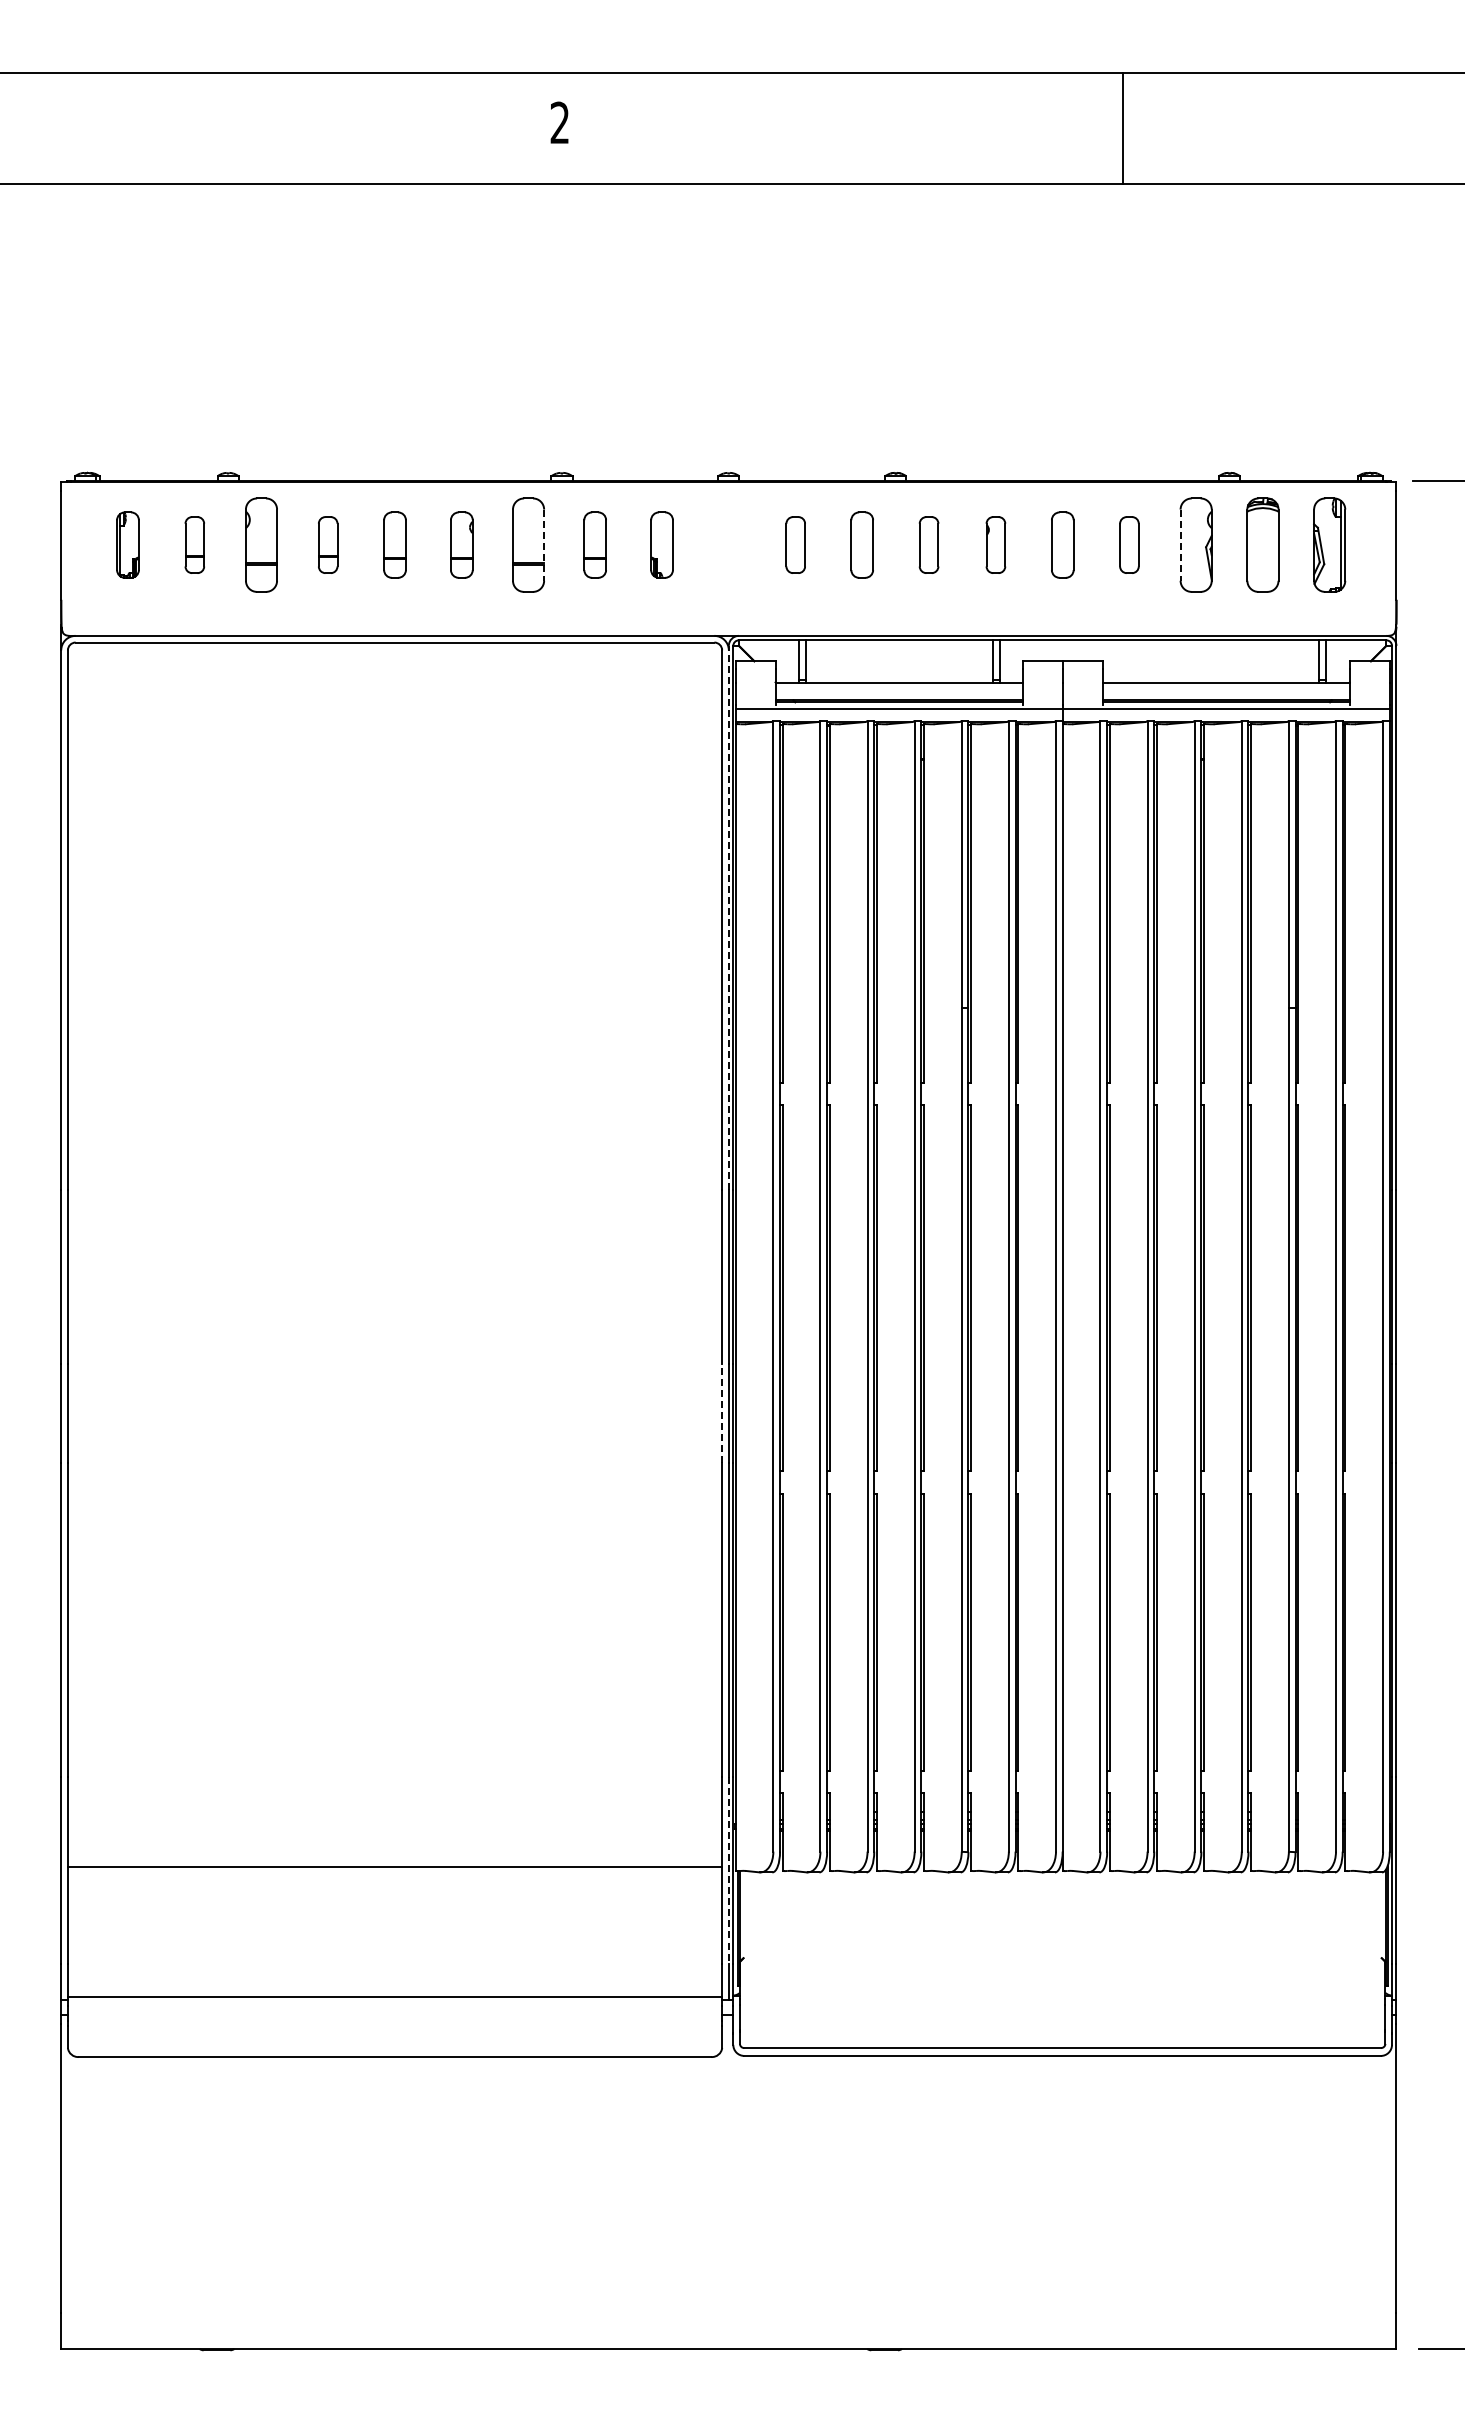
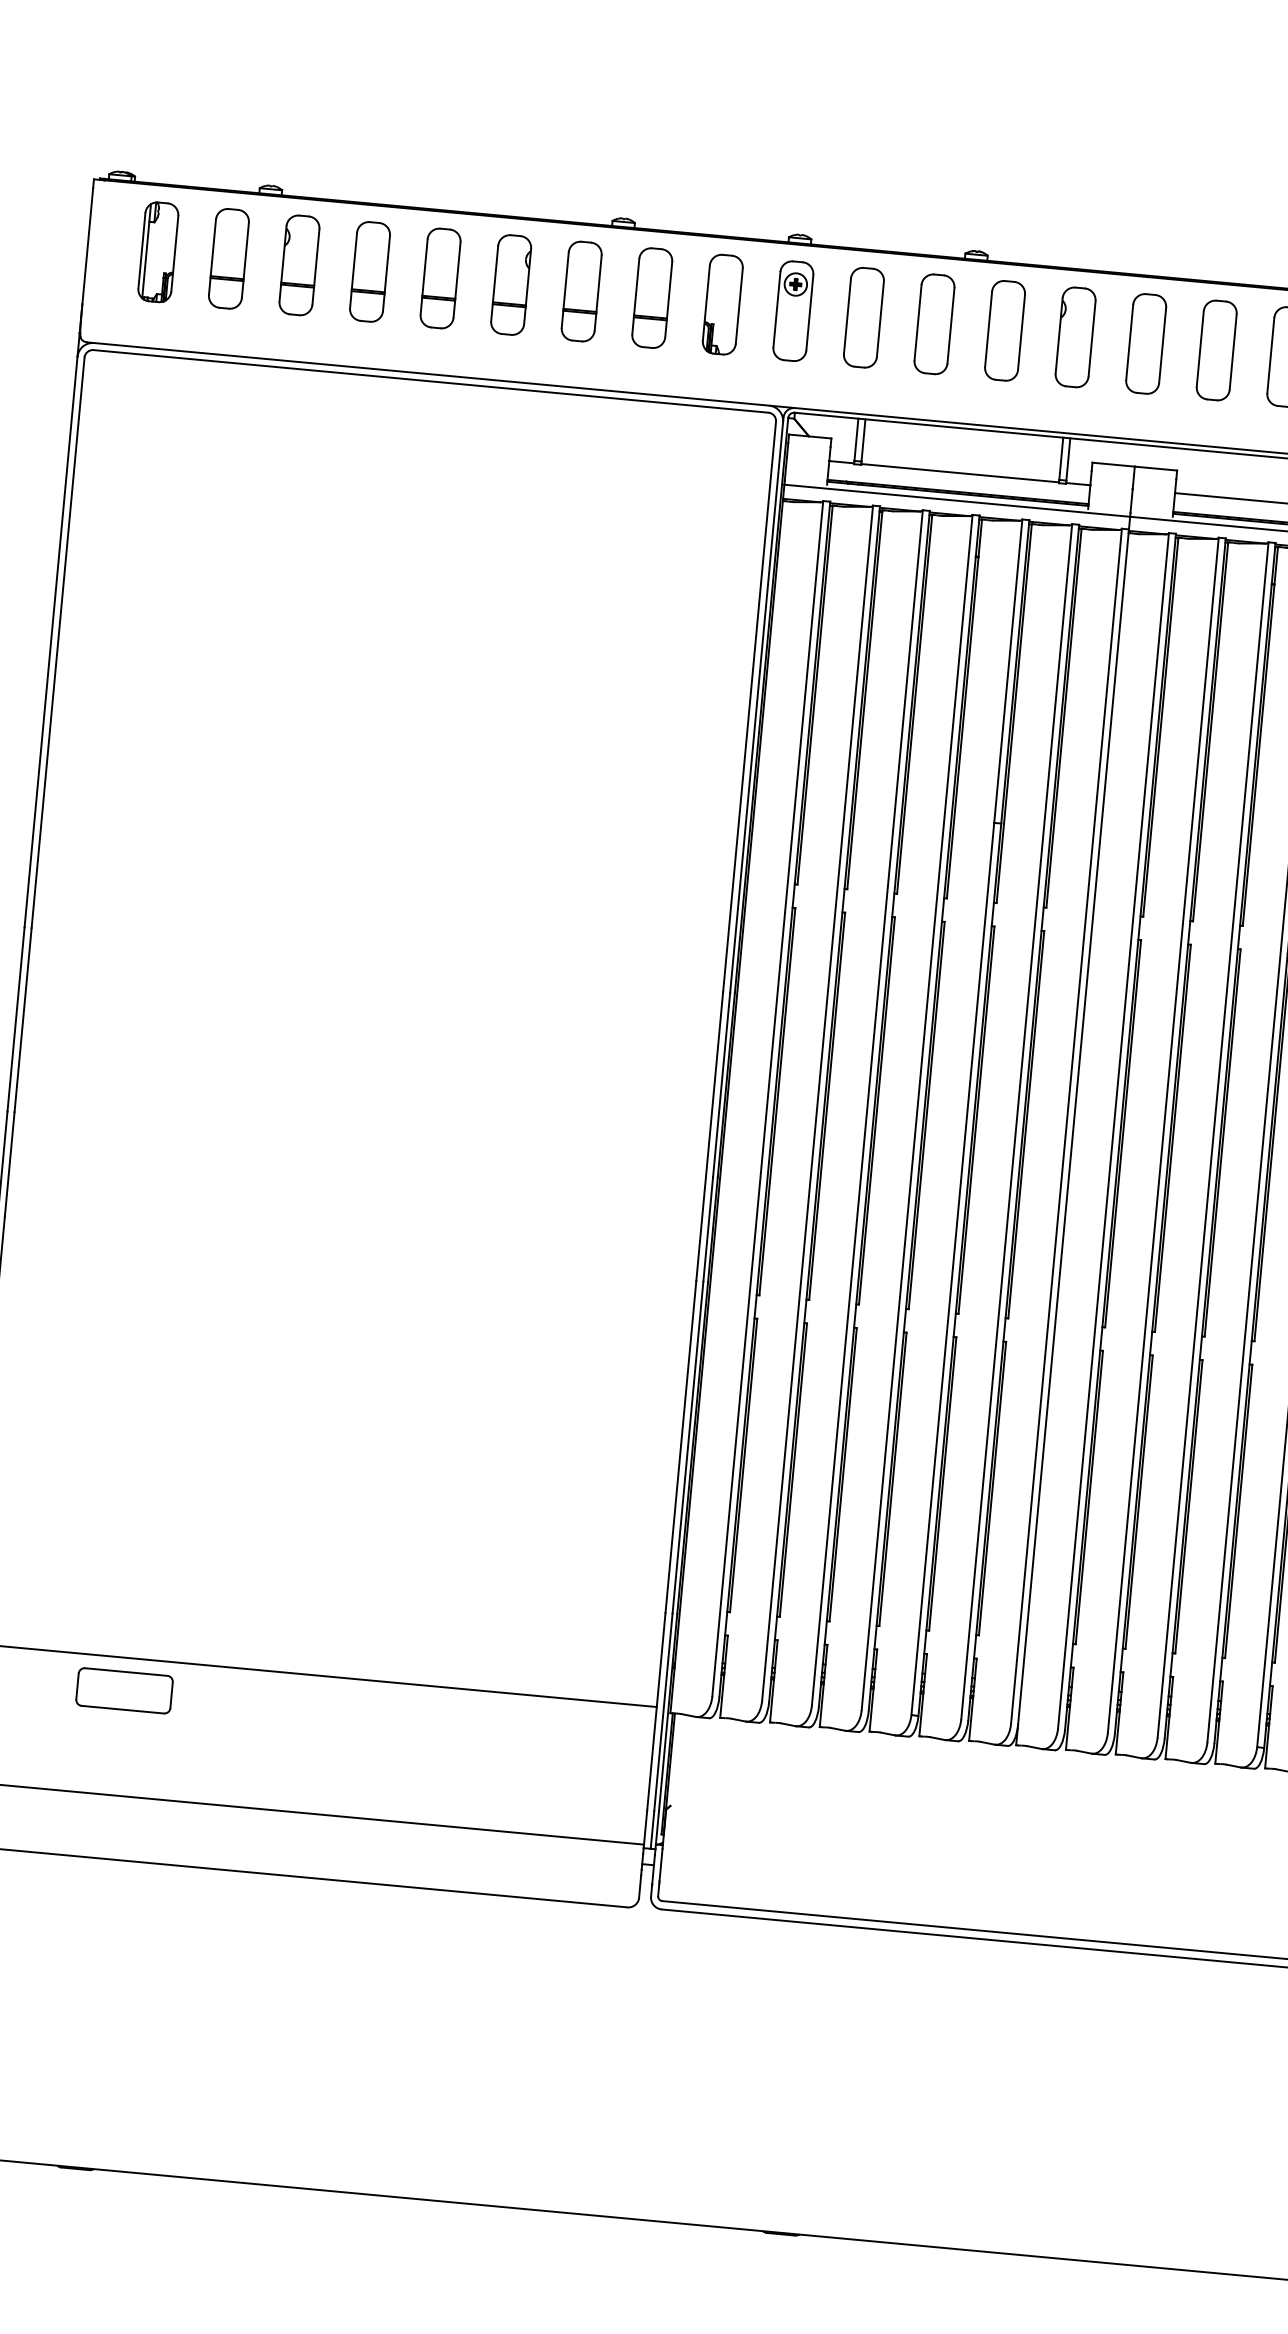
part: (127, 544) -> (157, 251), size x1.43
part: (194, 544) -> (228, 258), size x1.67
part: (327, 544) -> (369, 271), size x1.67
part: (394, 544) -> (440, 277), size x1.43
part: (461, 544) -> (510, 284), size x1.43
part: (594, 544) -> (651, 297), size x1.43
part: (661, 544) -> (722, 303), size x1.43
part: (728, 544) -> (793, 310), added
part: (795, 544) -> (863, 317), size x1.67
part: (861, 544) -> (933, 323), size x1.43
part: (928, 544) -> (1004, 330), size x1.67
part: (995, 544) -> (1075, 336), size x1.67
part: (1062, 544) -> (1146, 343), size x1.43
part: (1129, 544) -> (1216, 349), size x1.67
line: (544, 545) -> (598, 293), dashed -> solid
line: (1180, 545) -> (1270, 355), dashed -> solid
line: (728, 917) -> (756, 704), dashed -> solid
line: (722, 1413) -> (701, 1228), dashed -> solid
line: (728, 1871) -> (662, 1712), dashed -> solid
part: (221, 1897) -> (124, 1690), added

